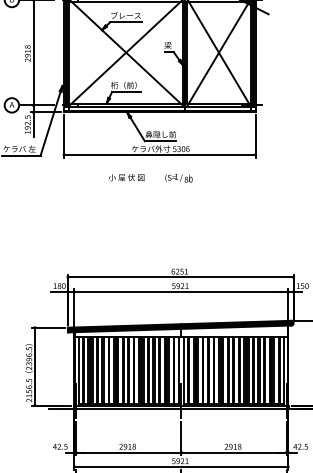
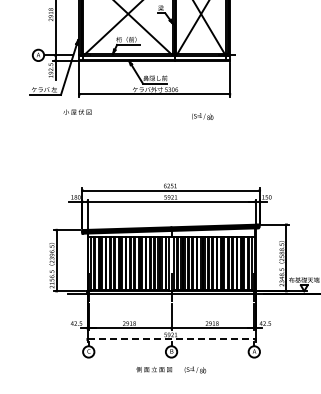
text: (126, 176) -> (77, 111), moved
text: (178, 178) -> (202, 116), moved
line: (181, 467) -> (171, 339), solid -> dashed

